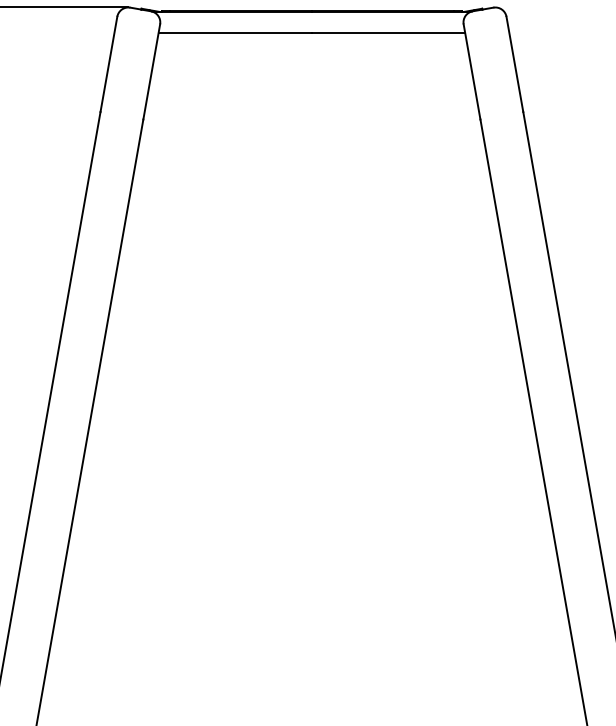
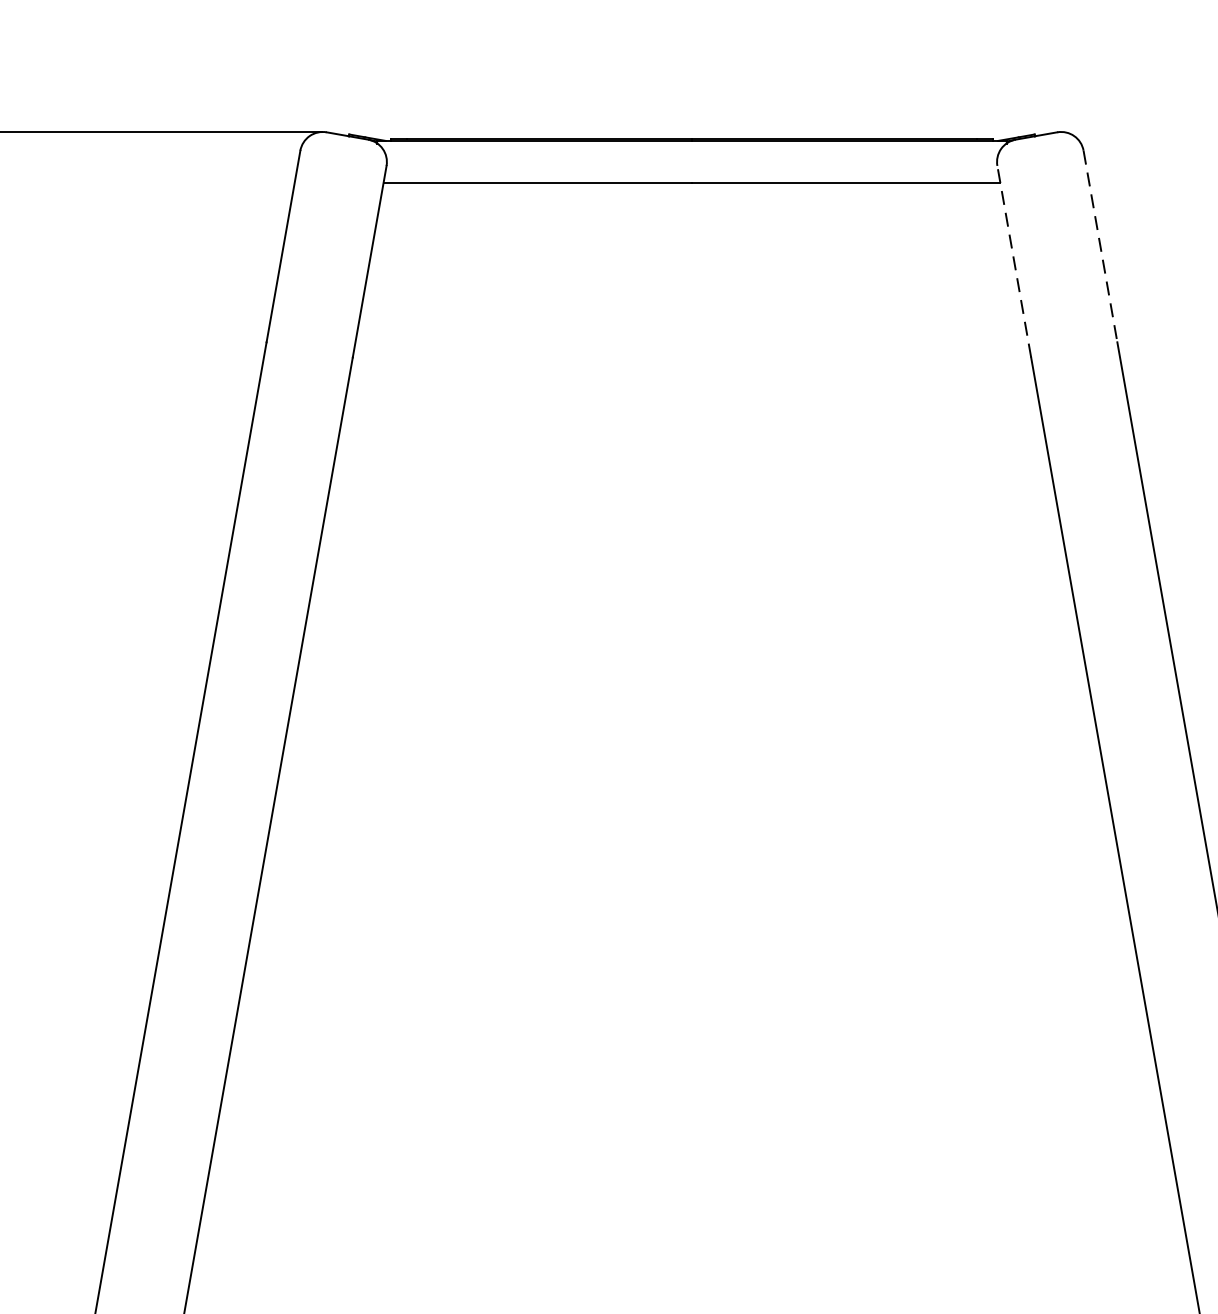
line: (514, 64) -> (1099, 246), solid -> dashed
line: (471, 71) -> (1013, 260), solid -> dashed

